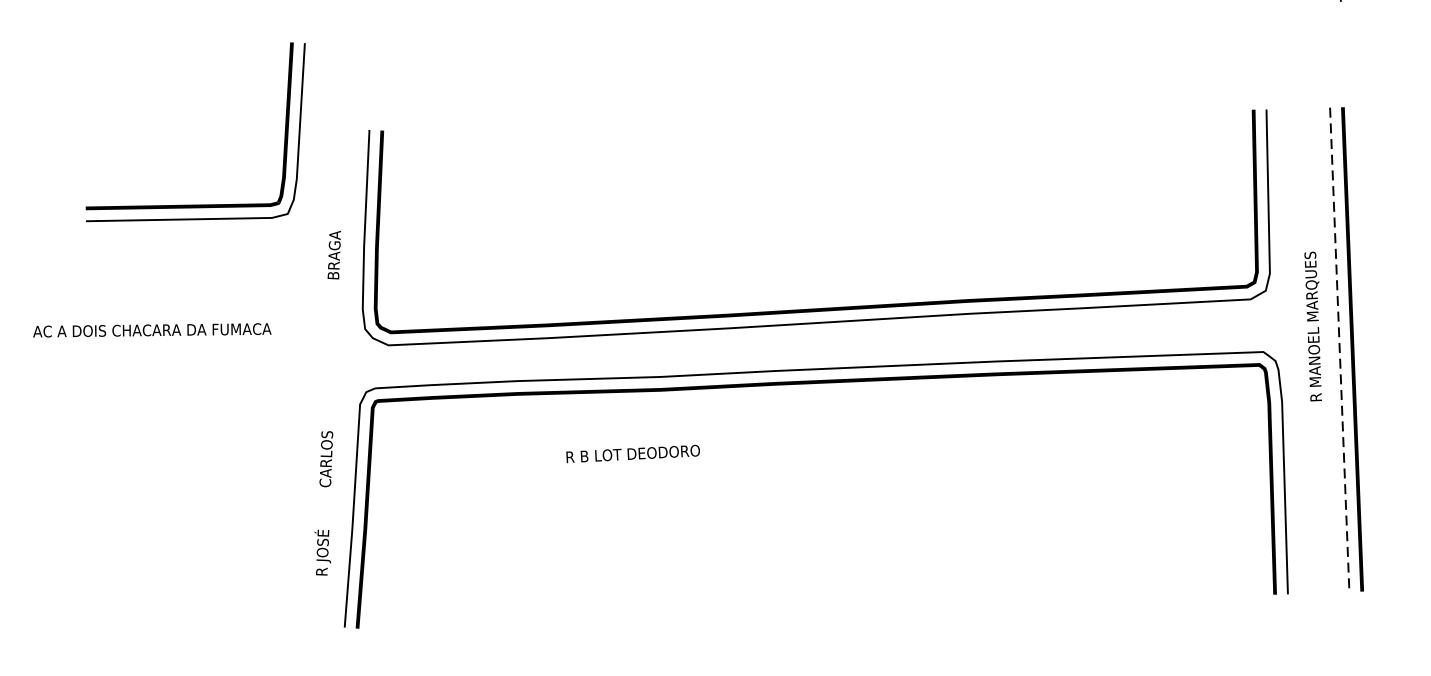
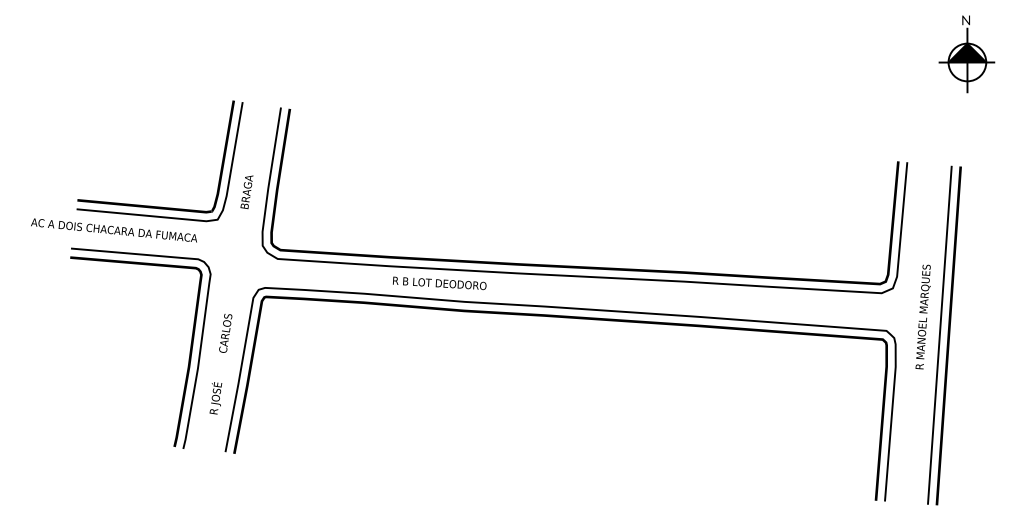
part: (191, 204) -> (151, 205), moved
line: (1339, 350) -> (939, 335), dashed -> solid
text: (632, 454) -> (439, 283), moved
part: (277, 490) -> (189, 351), added

